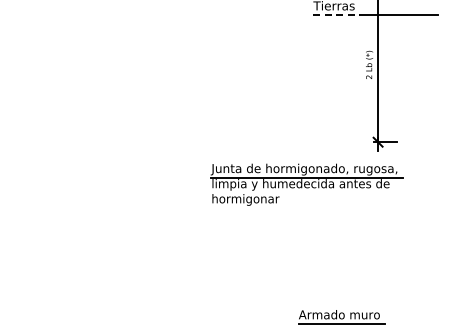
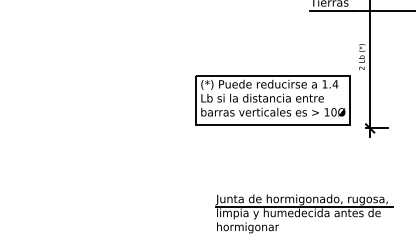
line: (337, 14) -> (332, 10), dashed -> solid
part: (273, 111) -> (273, 100), added
part: (306, 184) -> (303, 213), moved

